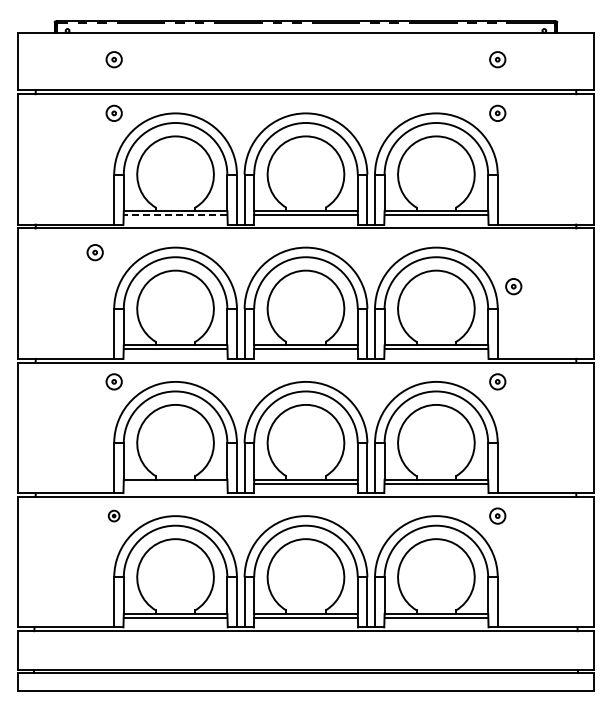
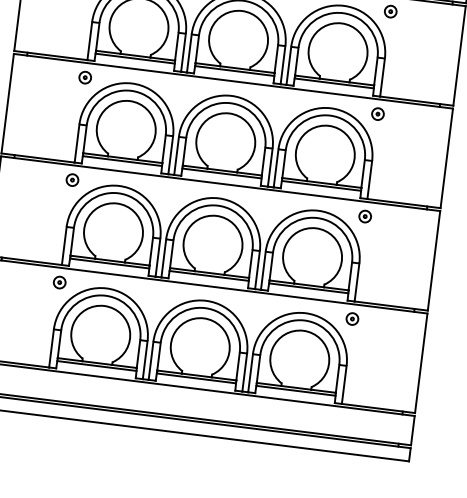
line: (175, 215) -> (135, 58), dashed -> solid
part: (94, 252) -> (84, 77), moved
part: (513, 286) -> (377, 114), moved
line: (175, 483) -> (109, 263), added
part: (113, 515) -> (59, 282), size x1.43

